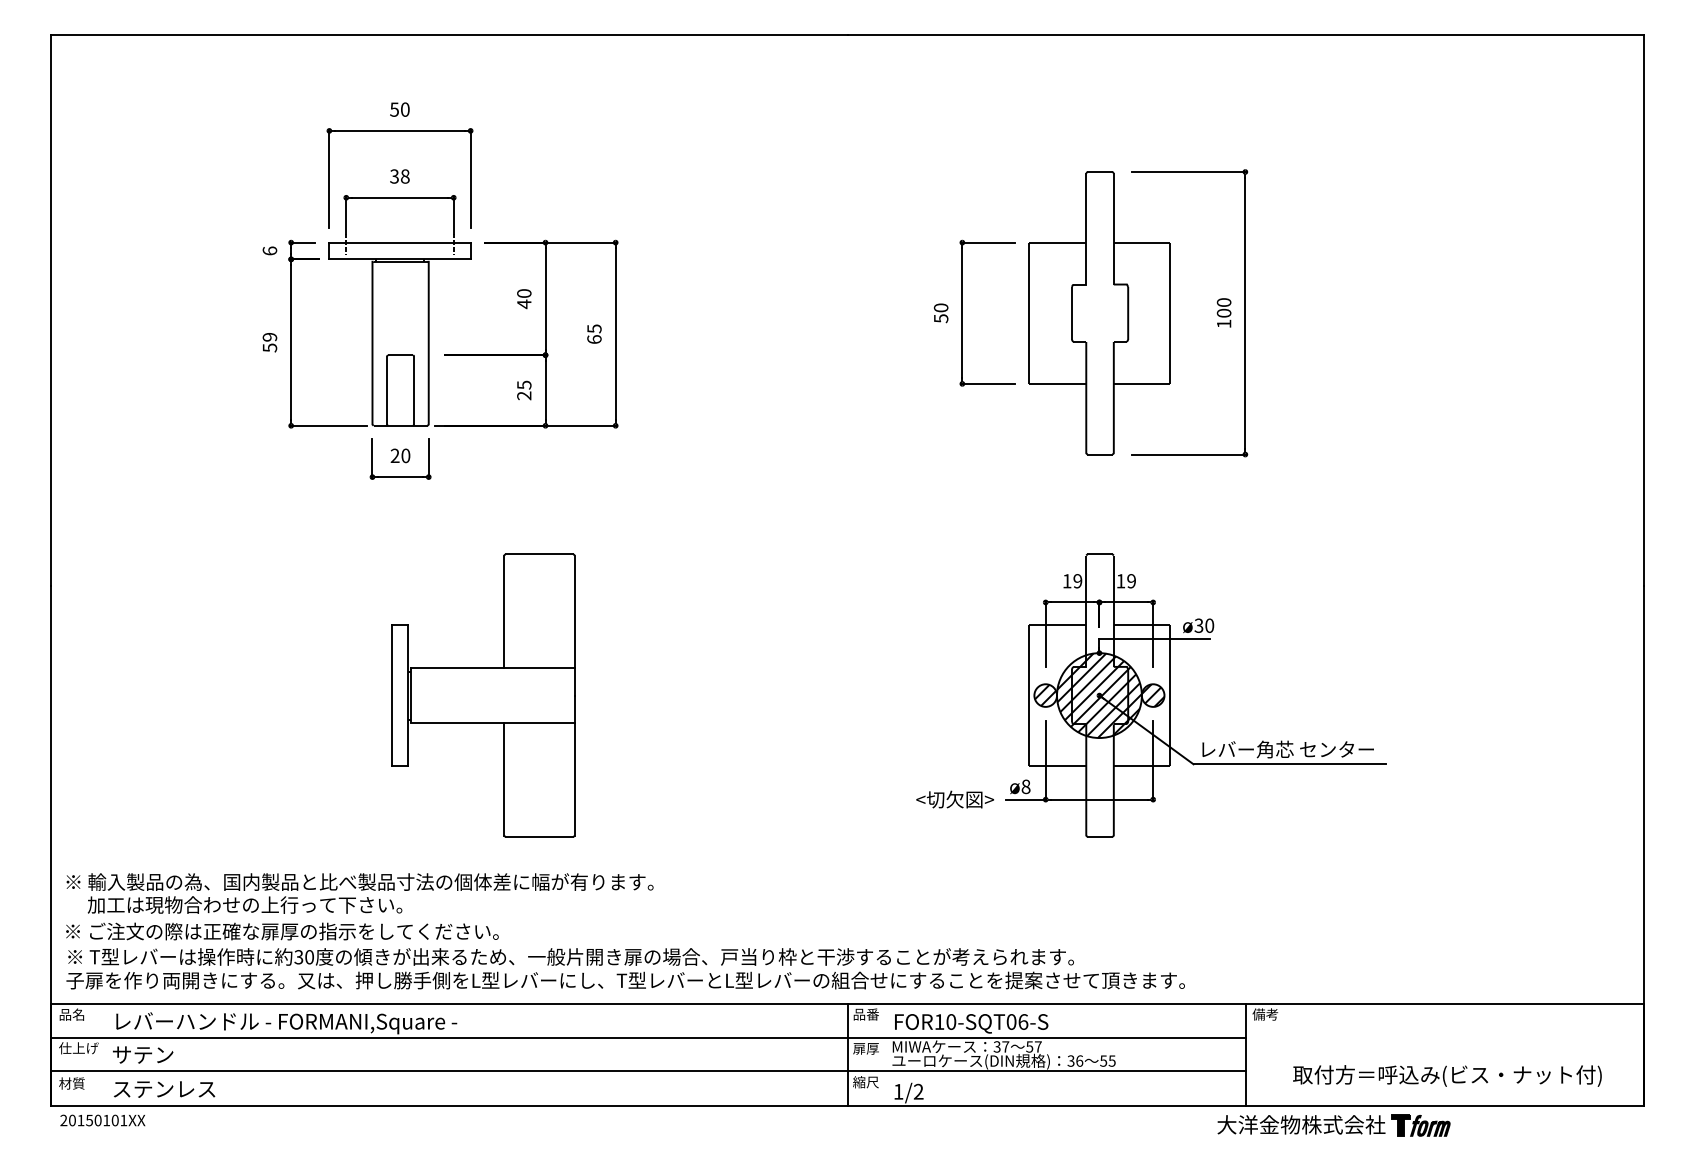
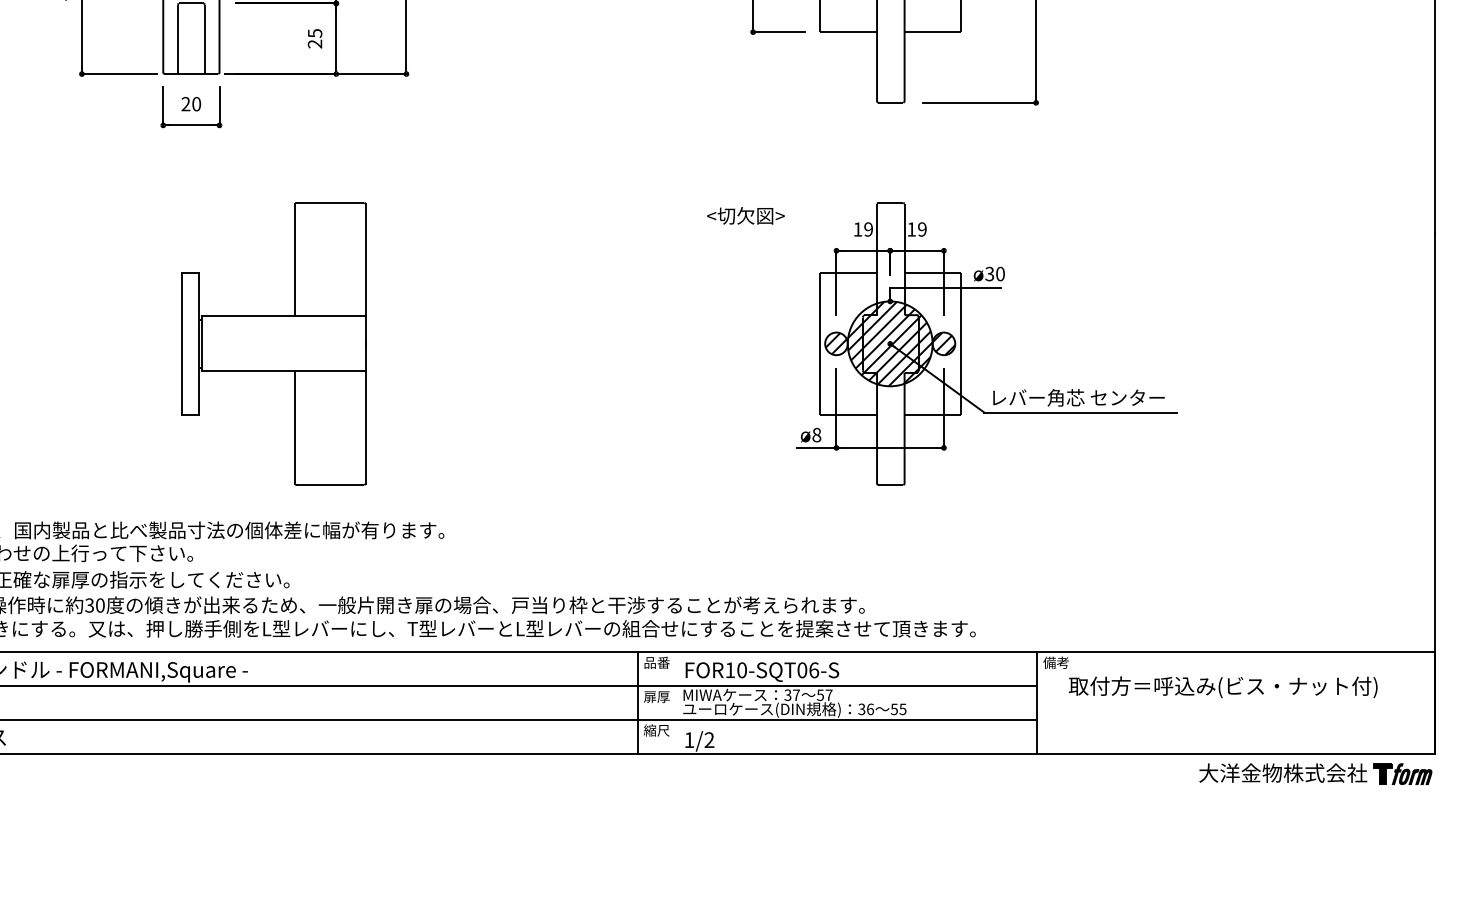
text: (954, 799) -> (745, 215), moved
text: (1447, 1075) -> (1223, 686), moved
part: (1333, 1125) -> (1315, 773), moved

